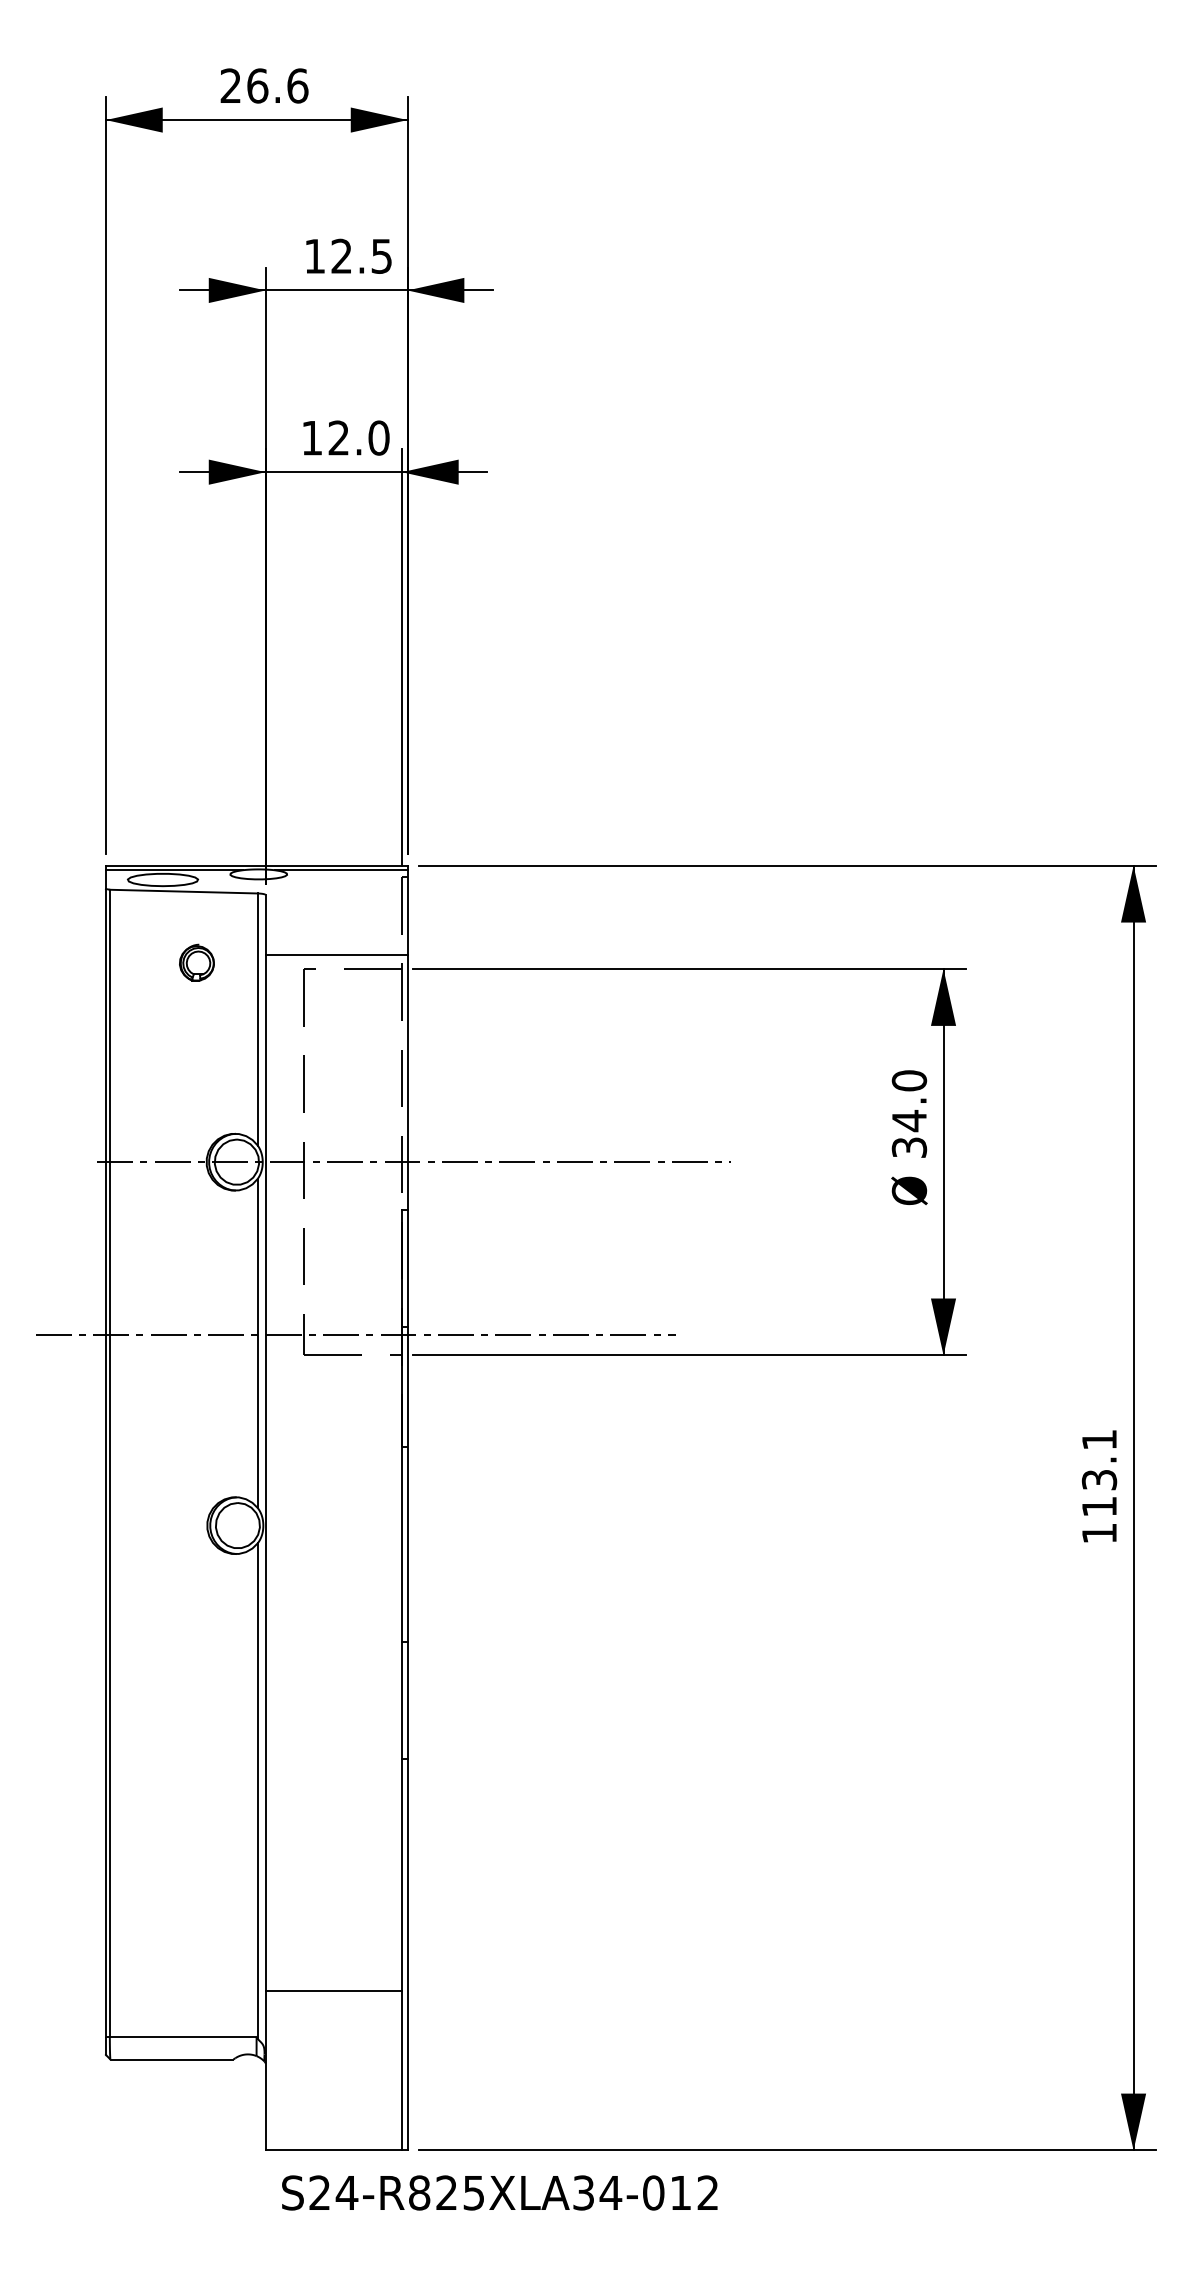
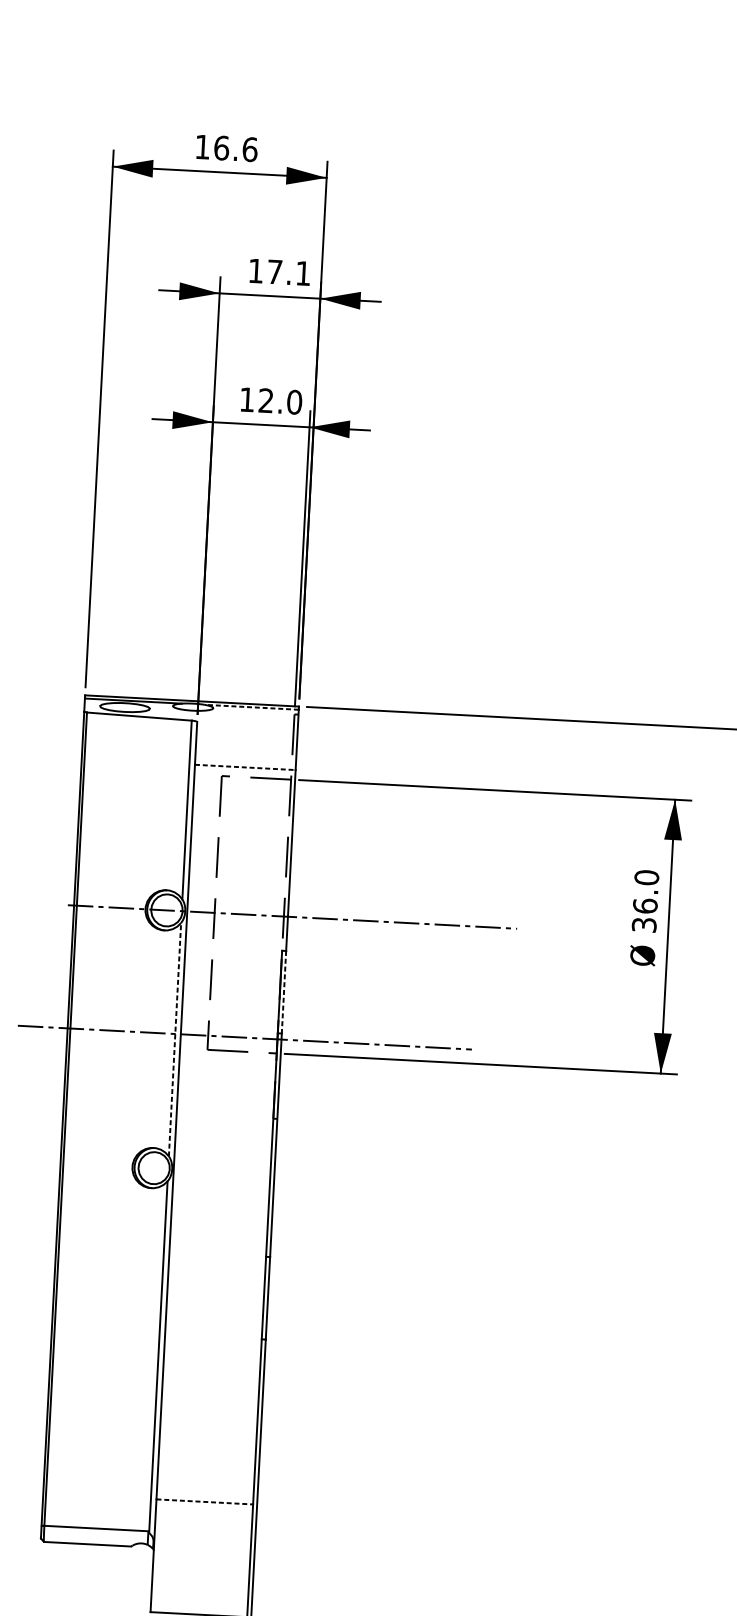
text: (230, 85) -> (202, 146), 26.6 -> 16.6
text: (361, 255) -> (288, 272), 12.5 -> 17.1
line: (340, 870) -> (251, 707), solid -> dashed
line: (336, 955) -> (245, 767), solid -> dashed
part: (196, 962) -> (145, 767), removed
text: (909, 1120) -> (645, 905), 34.0 -> 36.0
line: (407, 1269) -> (283, 992), solid -> dashed
line: (257, 1343) -> (174, 1039), solid -> dashed
line: (334, 1991) -> (205, 1502), solid -> dashed

